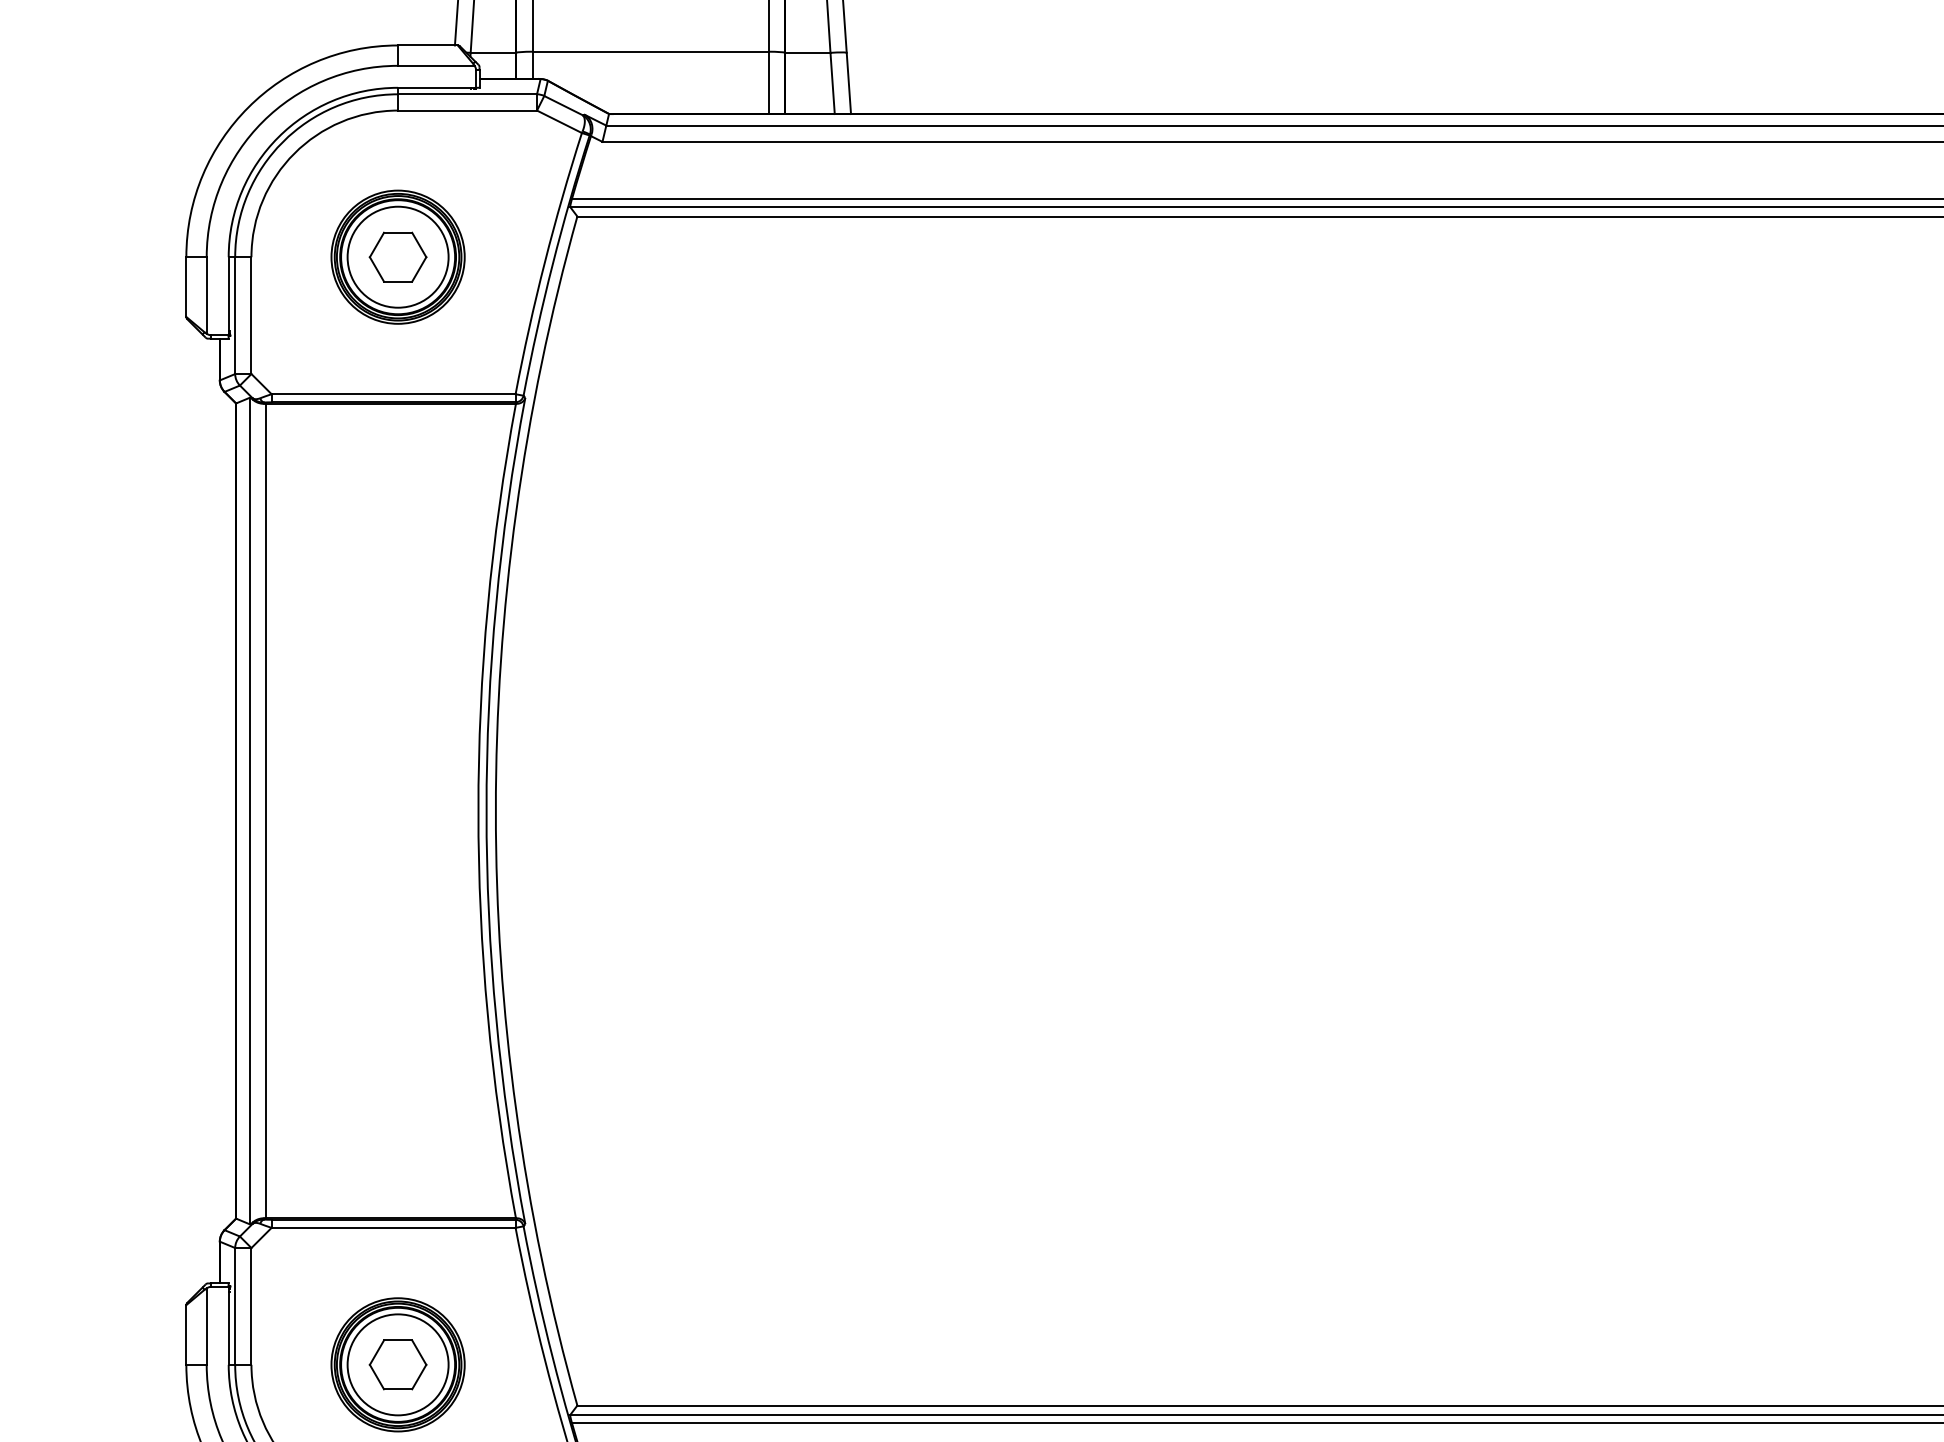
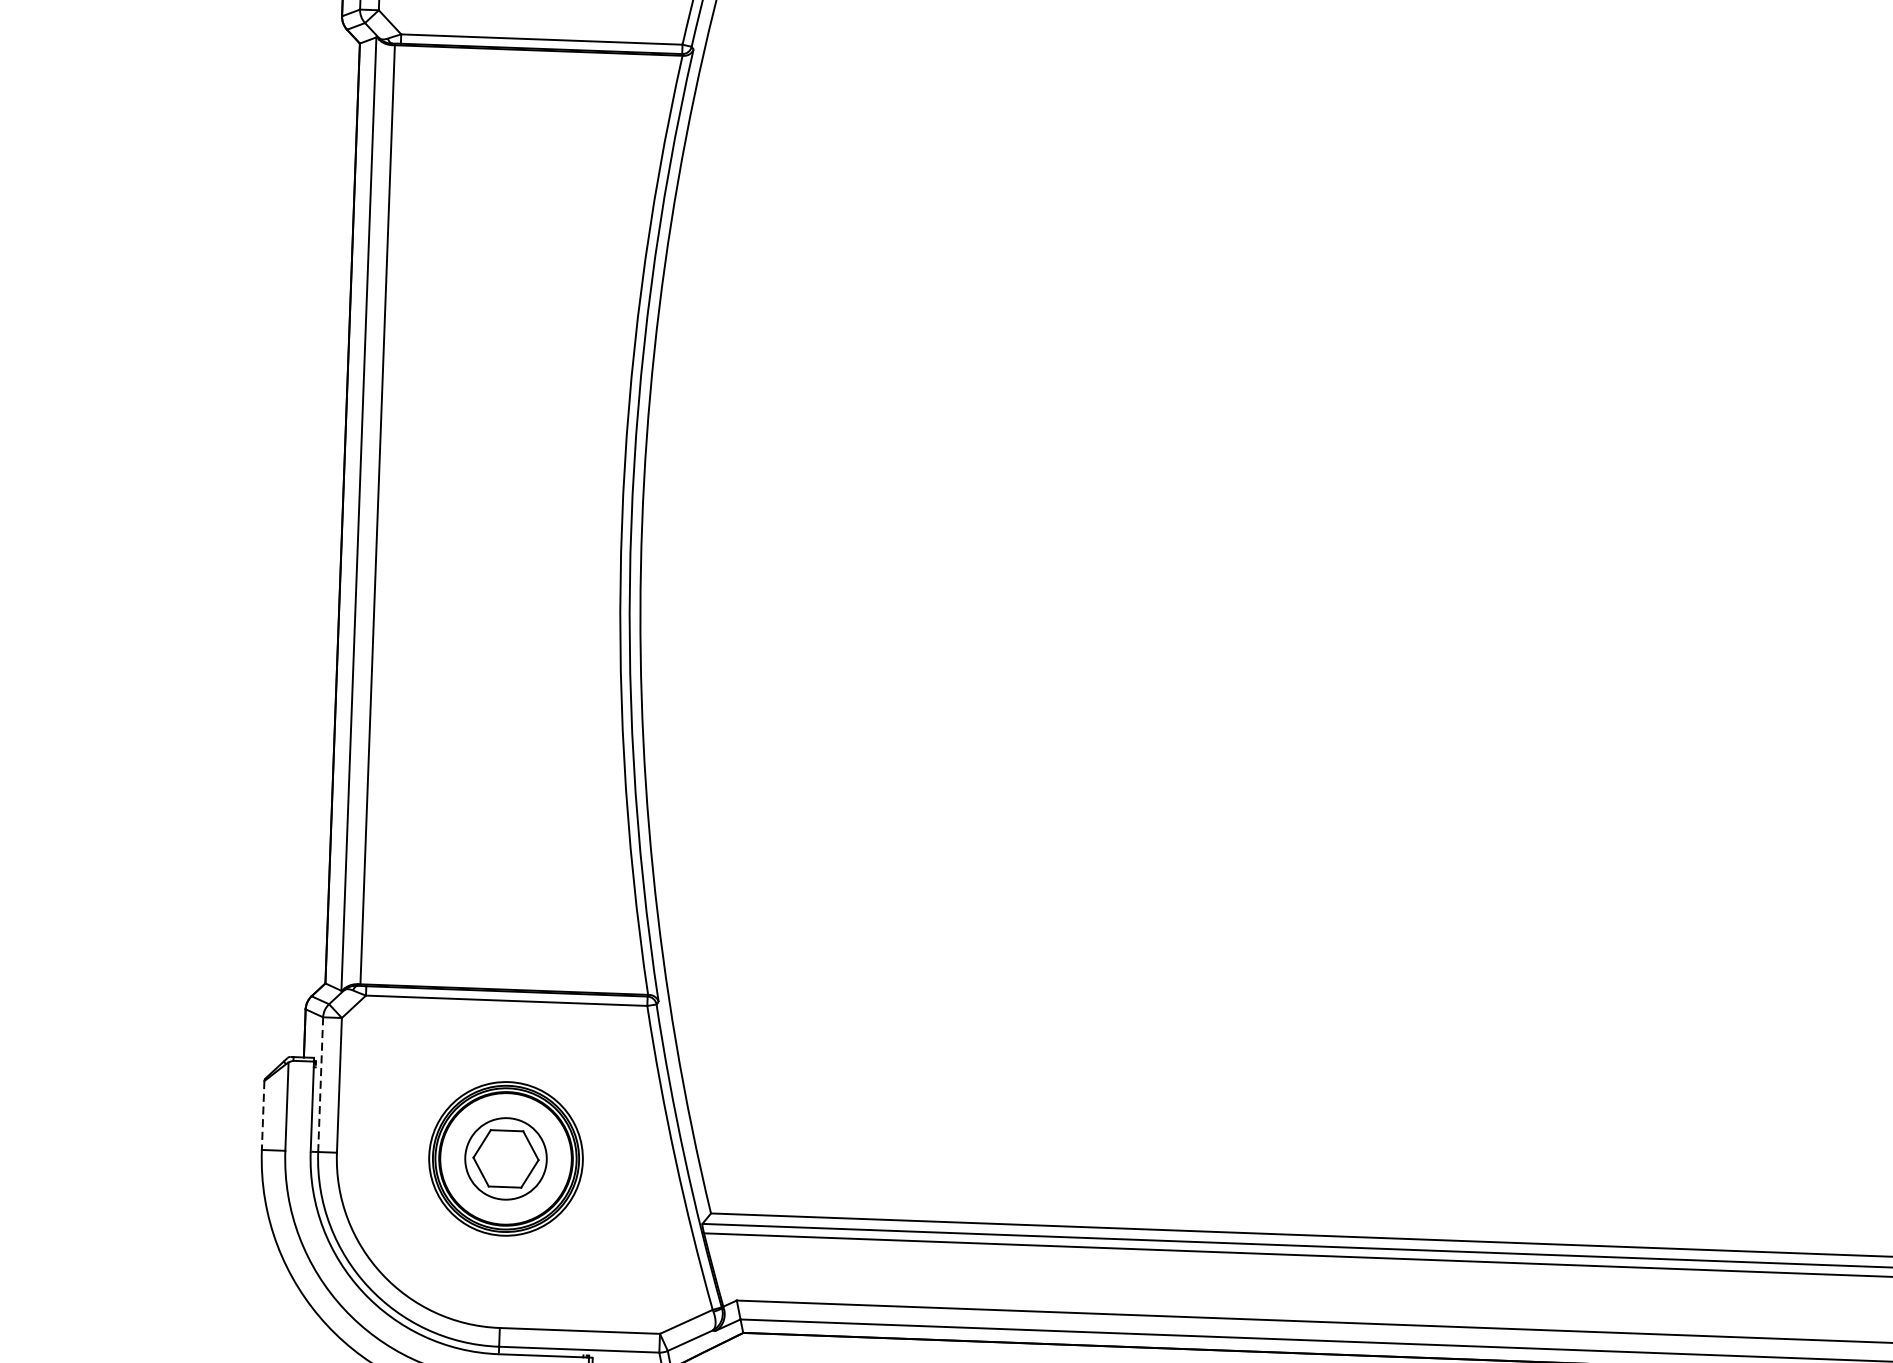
line: (235, 1306) -> (321, 1084), solid -> dashed
line: (186, 1335) -> (263, 1116), solid -> dashed
circle: (397, 1364) -> (505, 1158), size x0.7

